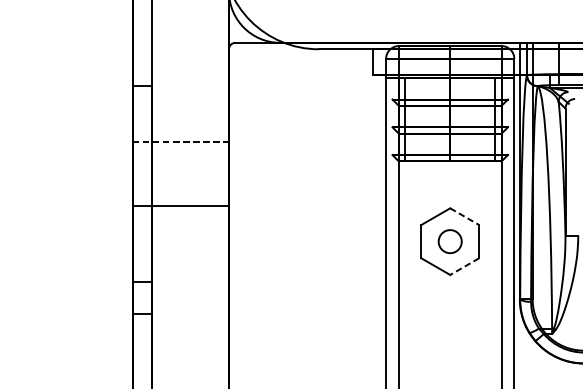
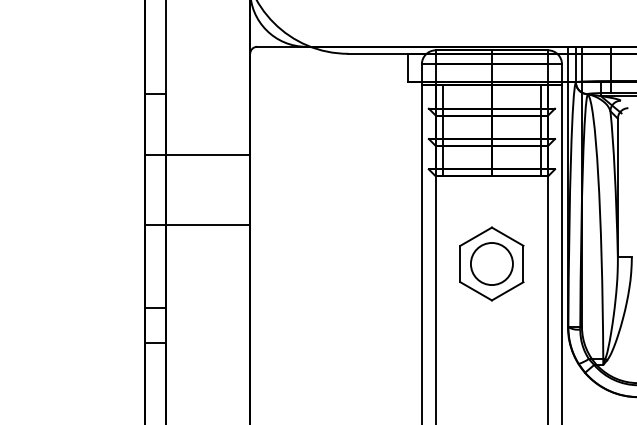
line: (180, 142) -> (197, 155), dashed -> solid
line: (465, 216) -> (508, 236), dashed -> solid
circle: (449, 242) -> (491, 264), size x1.67
line: (464, 266) -> (507, 291), dashed -> solid

